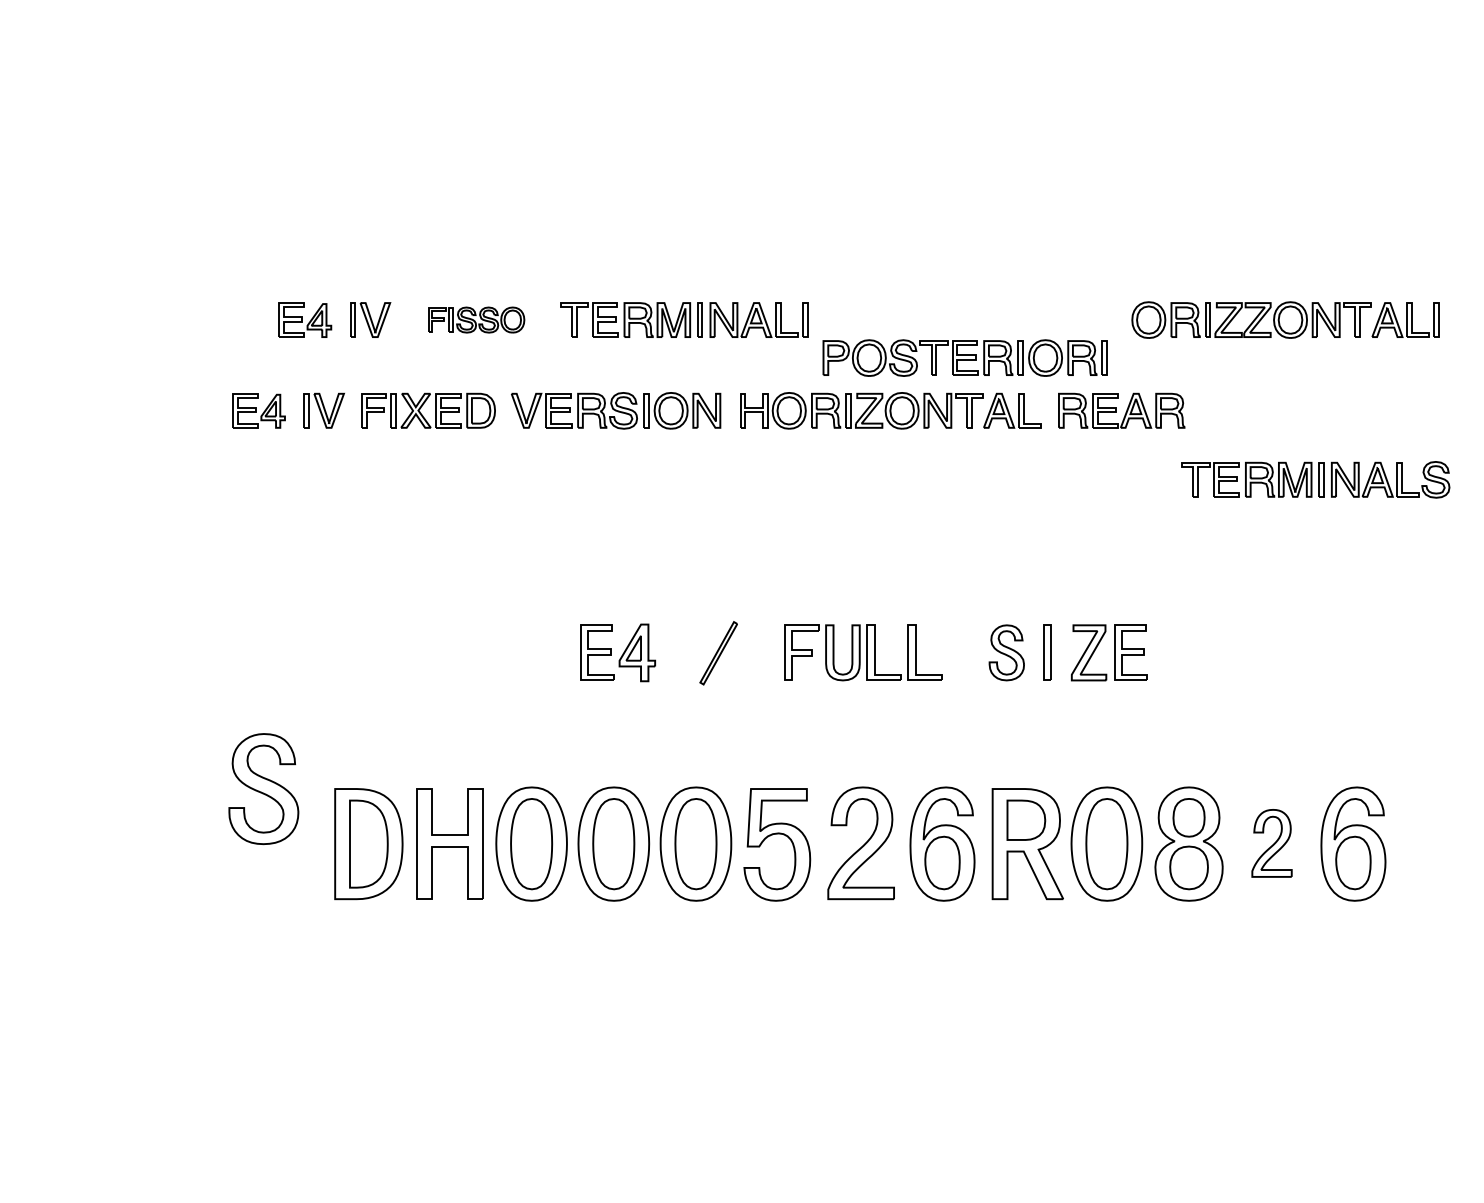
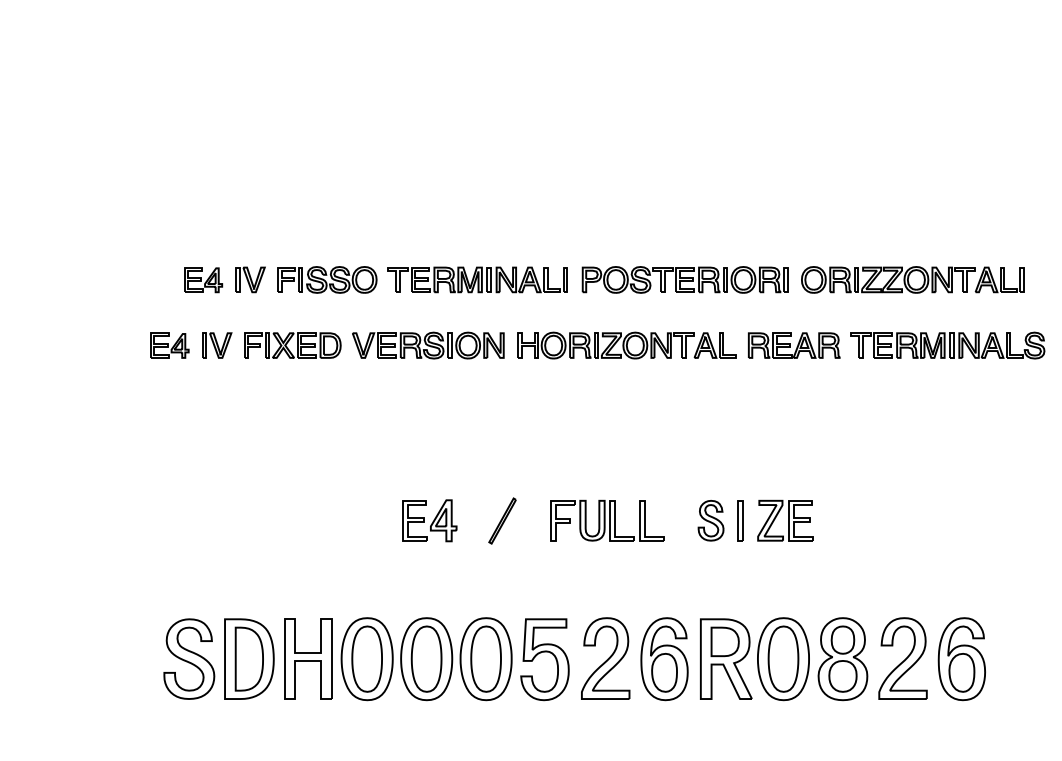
part: (476, 319) -> (327, 279), size x1.43
part: (964, 357) -> (684, 279), moved
part: (1315, 479) -> (947, 345), moved
part: (263, 789) -> (189, 659), moved
part: (1271, 843) -> (902, 658), size x1.67

